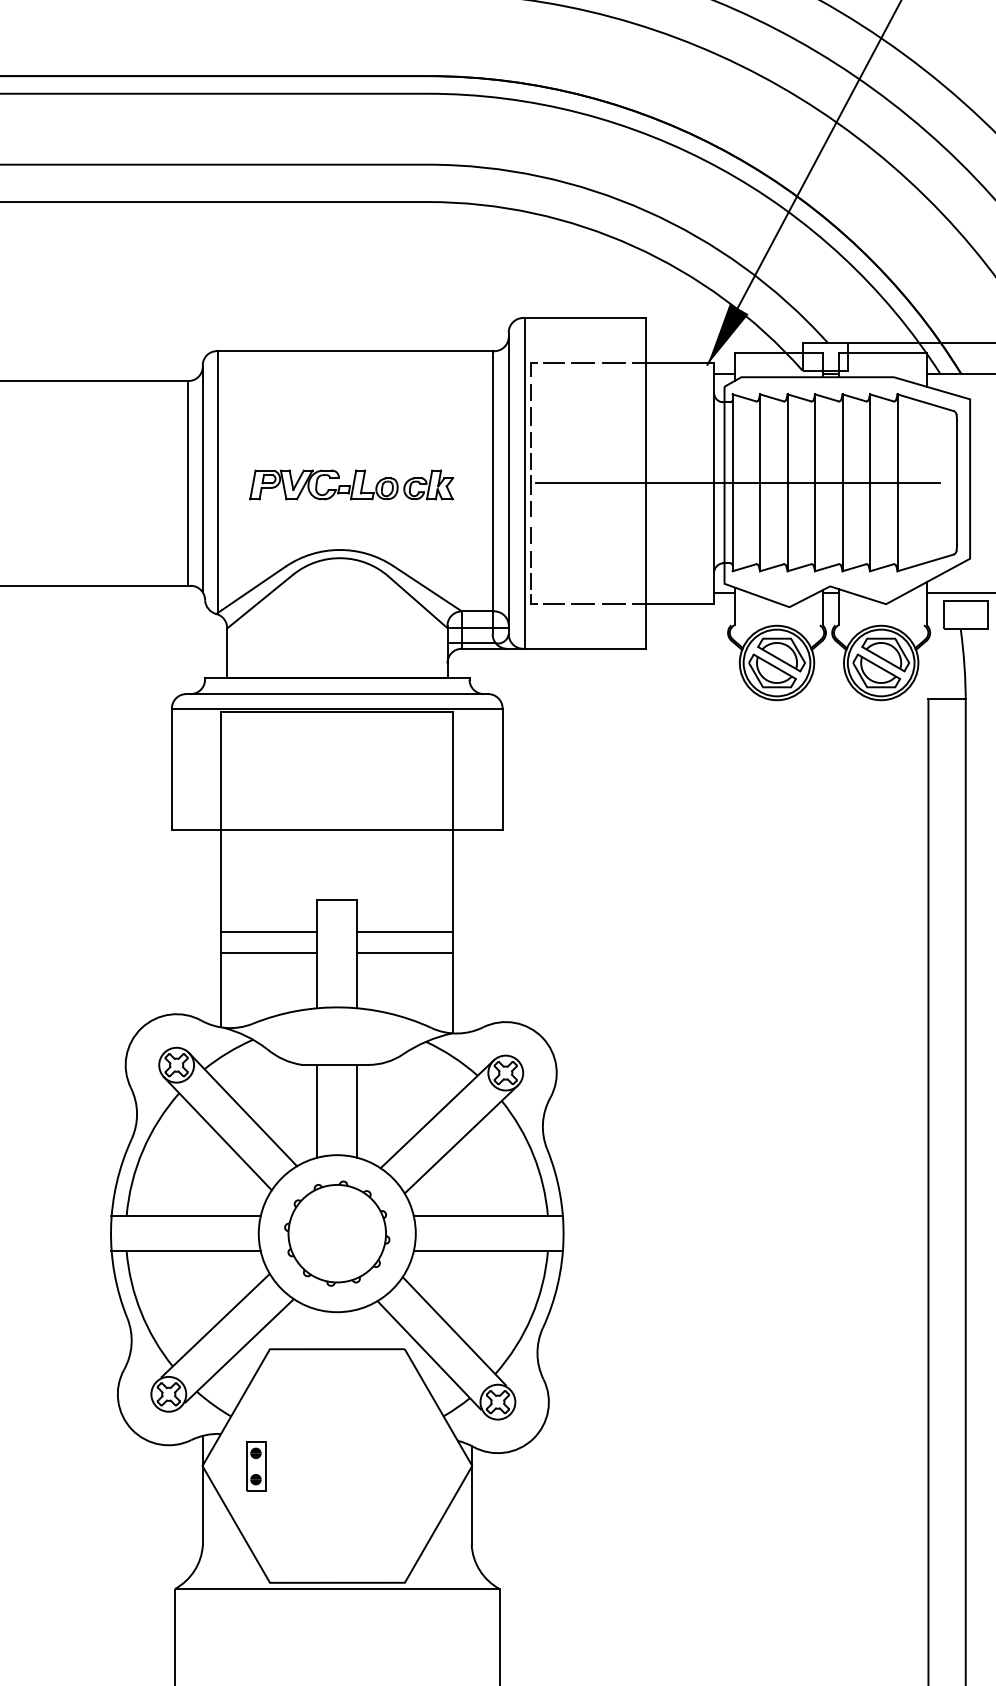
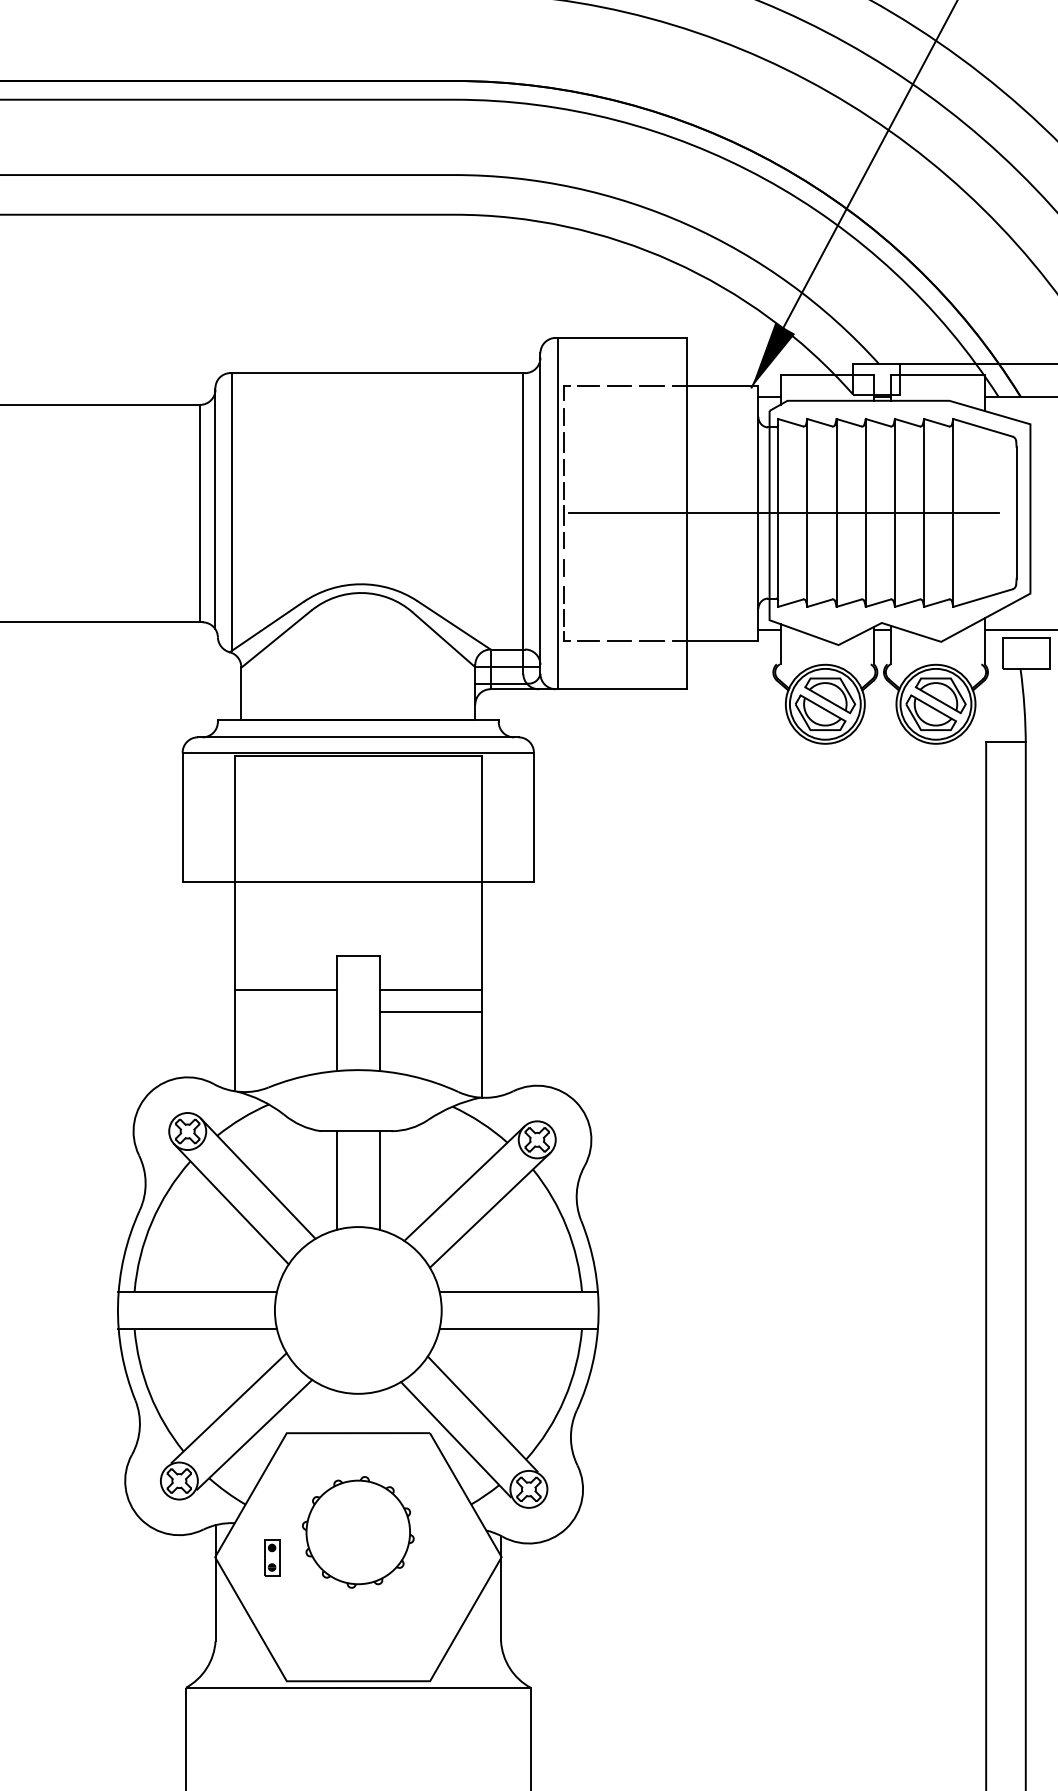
part: (351, 484) -> (373, 514), removed
line: (269, 953) -> (286, 1012), removed
part: (337, 1233) -> (358, 1532), moved
part: (256, 1466) -> (272, 1557), size x0.7

